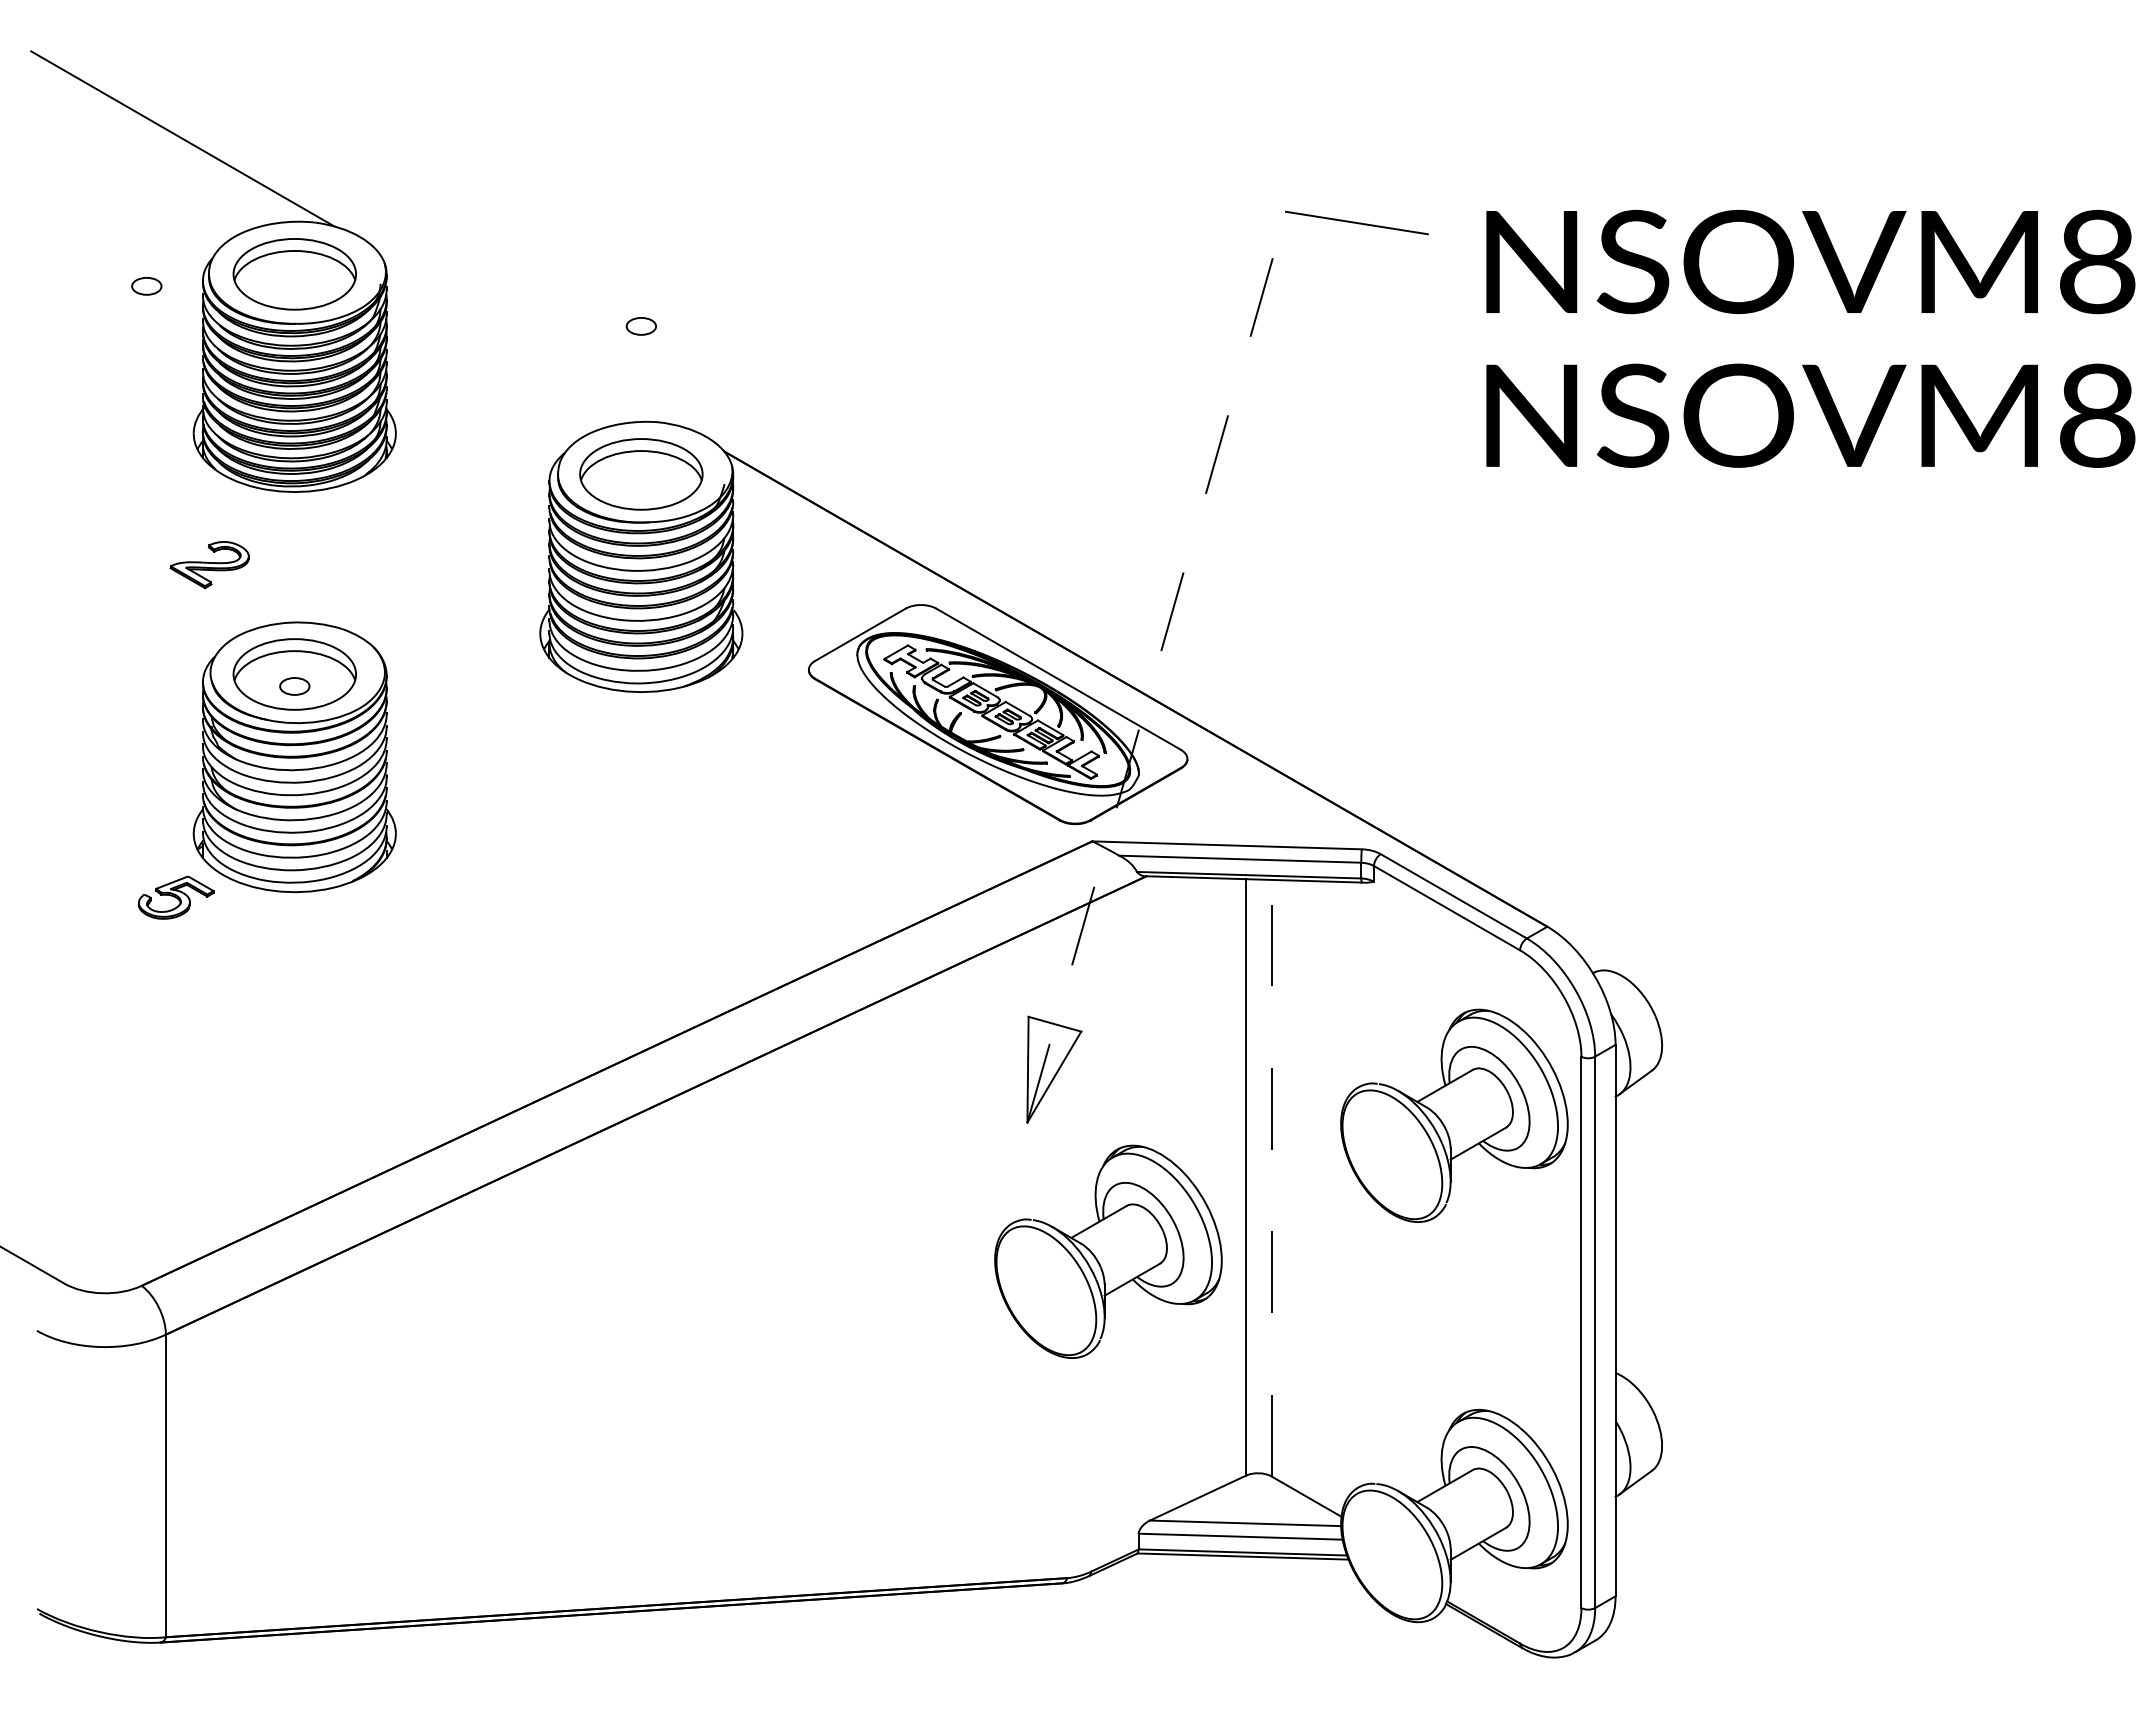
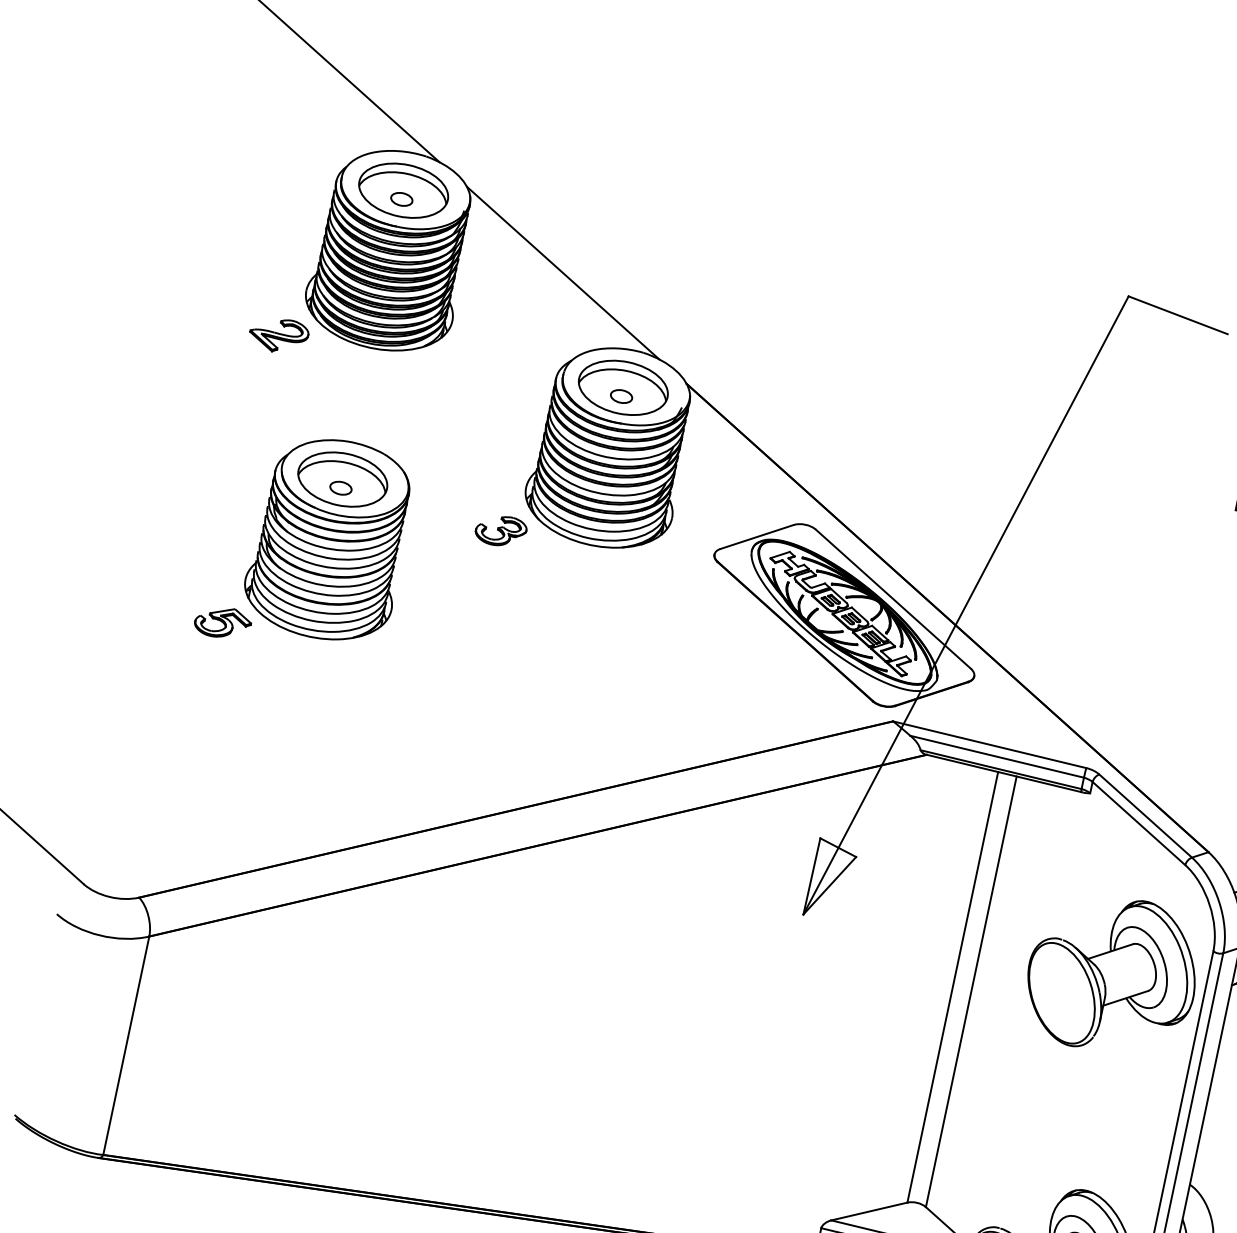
part: (146, 286) -> (401, 199), moved
part: (640, 326) -> (620, 396), moved
line: (529, 338) -> (563, 272), added
part: (209, 565) -> (278, 335), moved
line: (1156, 666) -> (966, 604), dashed -> solid
part: (518, 697) -> (500, 530), added
line: (1271, 1177) -> (971, 991), dashed -> solid
part: (1108, 1251) -> (842, 1019), removed

